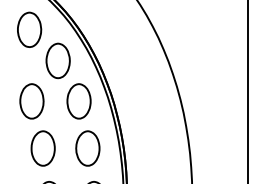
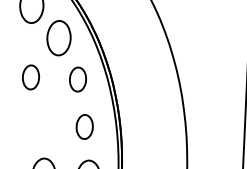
part: (31, 101) -> (30, 77), size x0.7
part: (78, 101) -> (77, 79), size x0.7
part: (42, 148) -> (39, 124), removed
part: (87, 148) -> (84, 126), size x0.7

